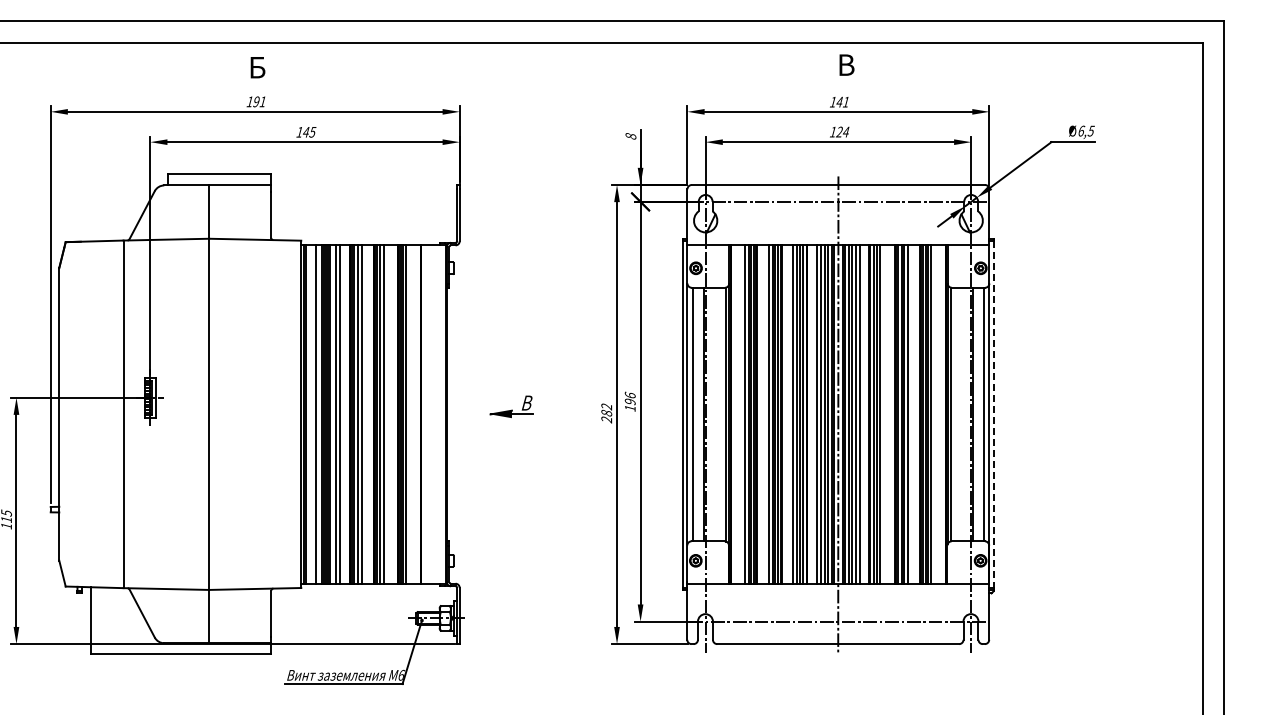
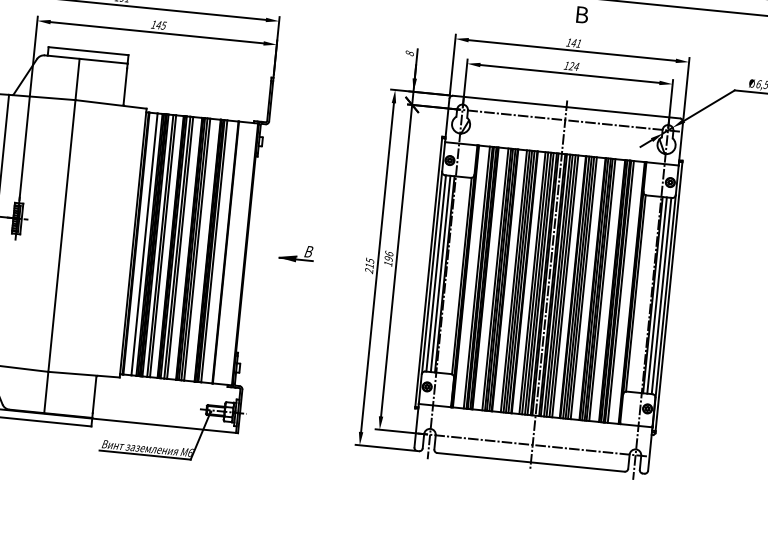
text: (606, 409) -> (369, 262), 282 -> 215
line: (698, 414) -> (440, 273), added
line: (883, 414) -> (583, 288), added
line: (978, 414) -> (657, 295), added
line: (993, 414) -> (668, 296), dashed -> solid

